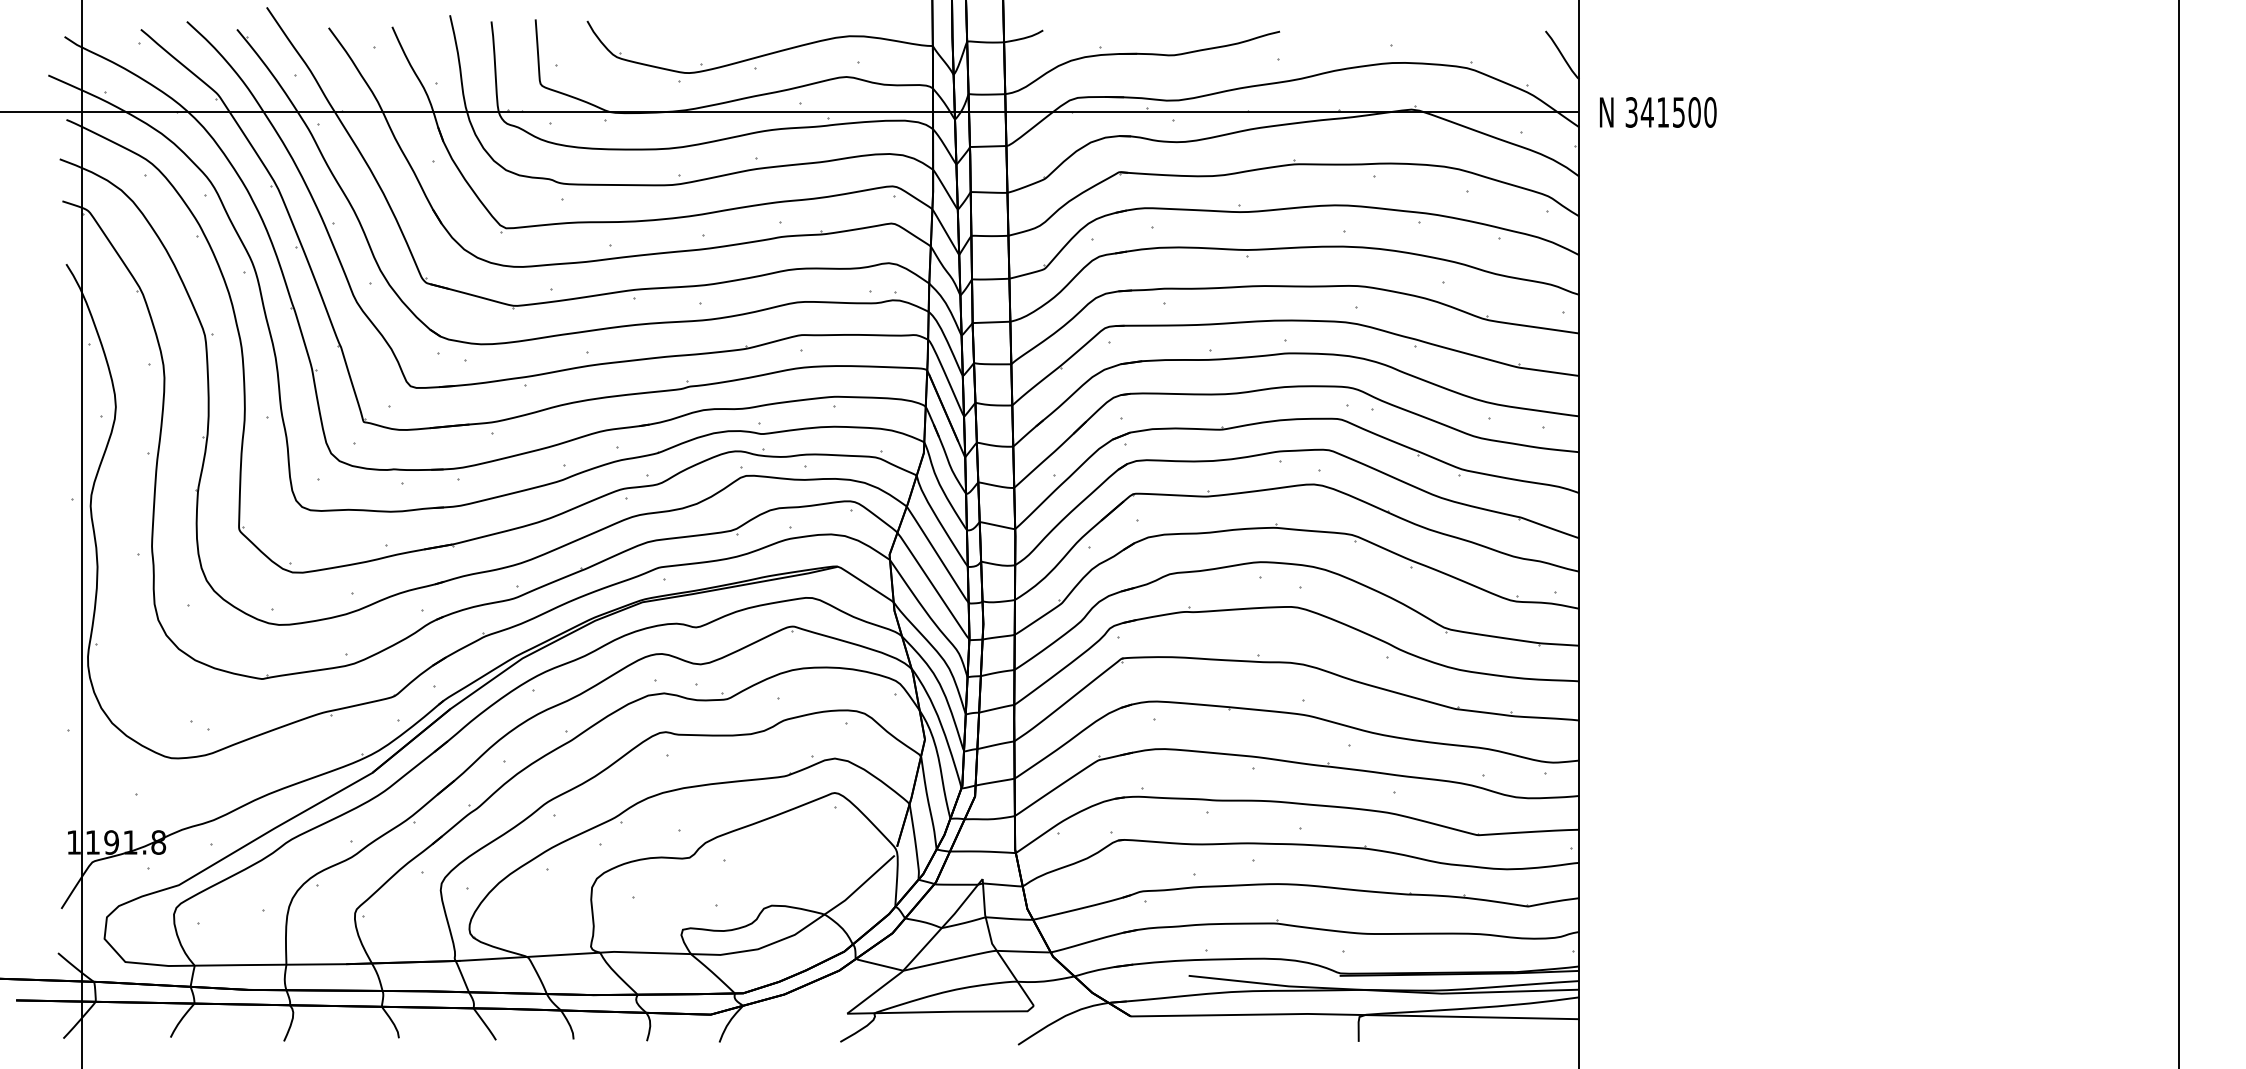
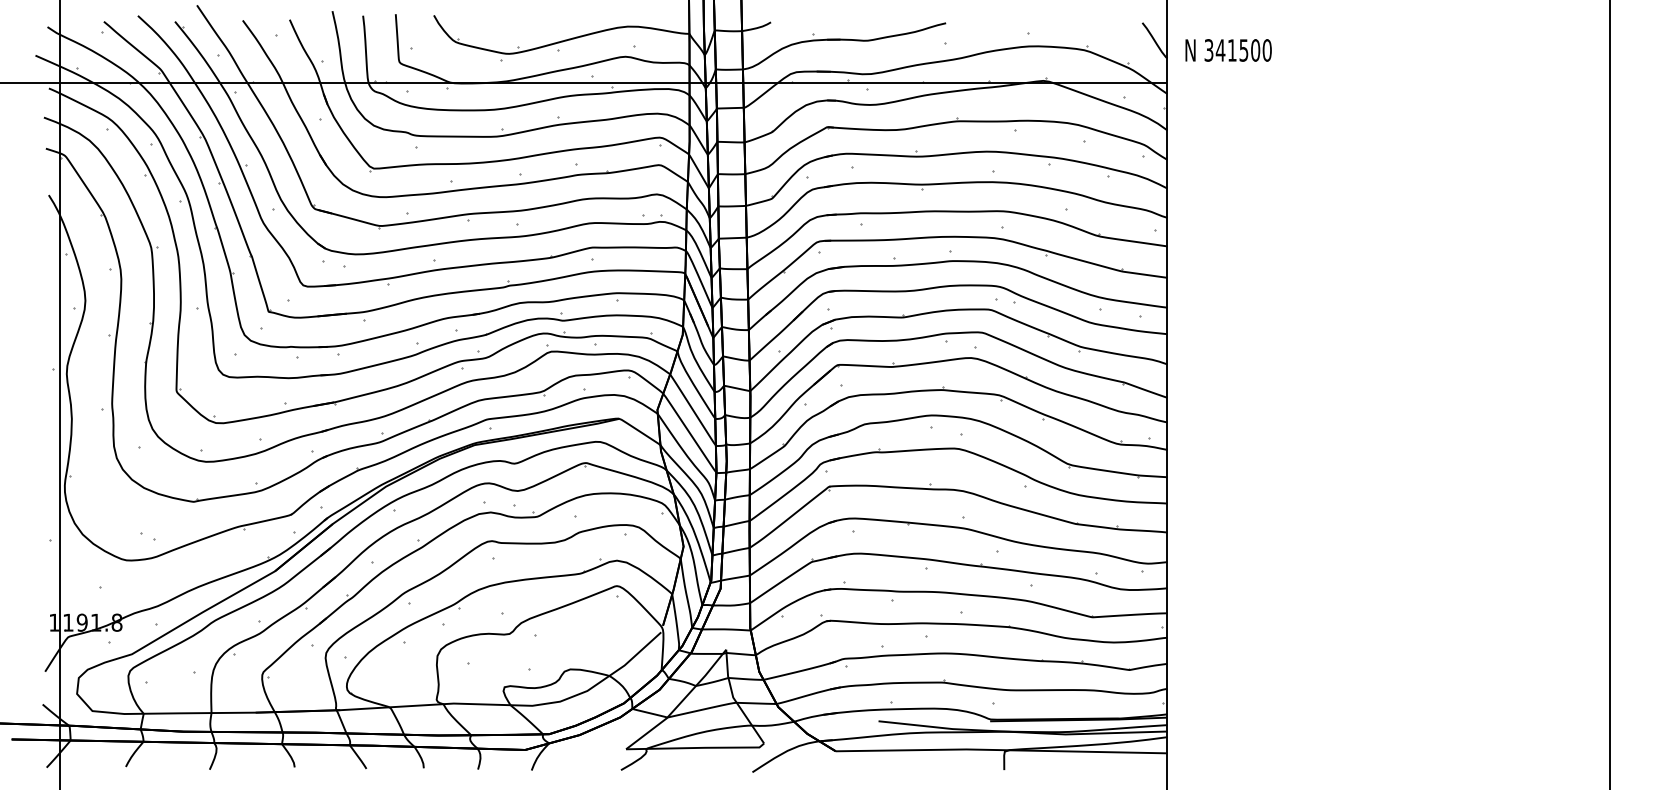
text: (1658, 112) -> (1228, 50), moved

